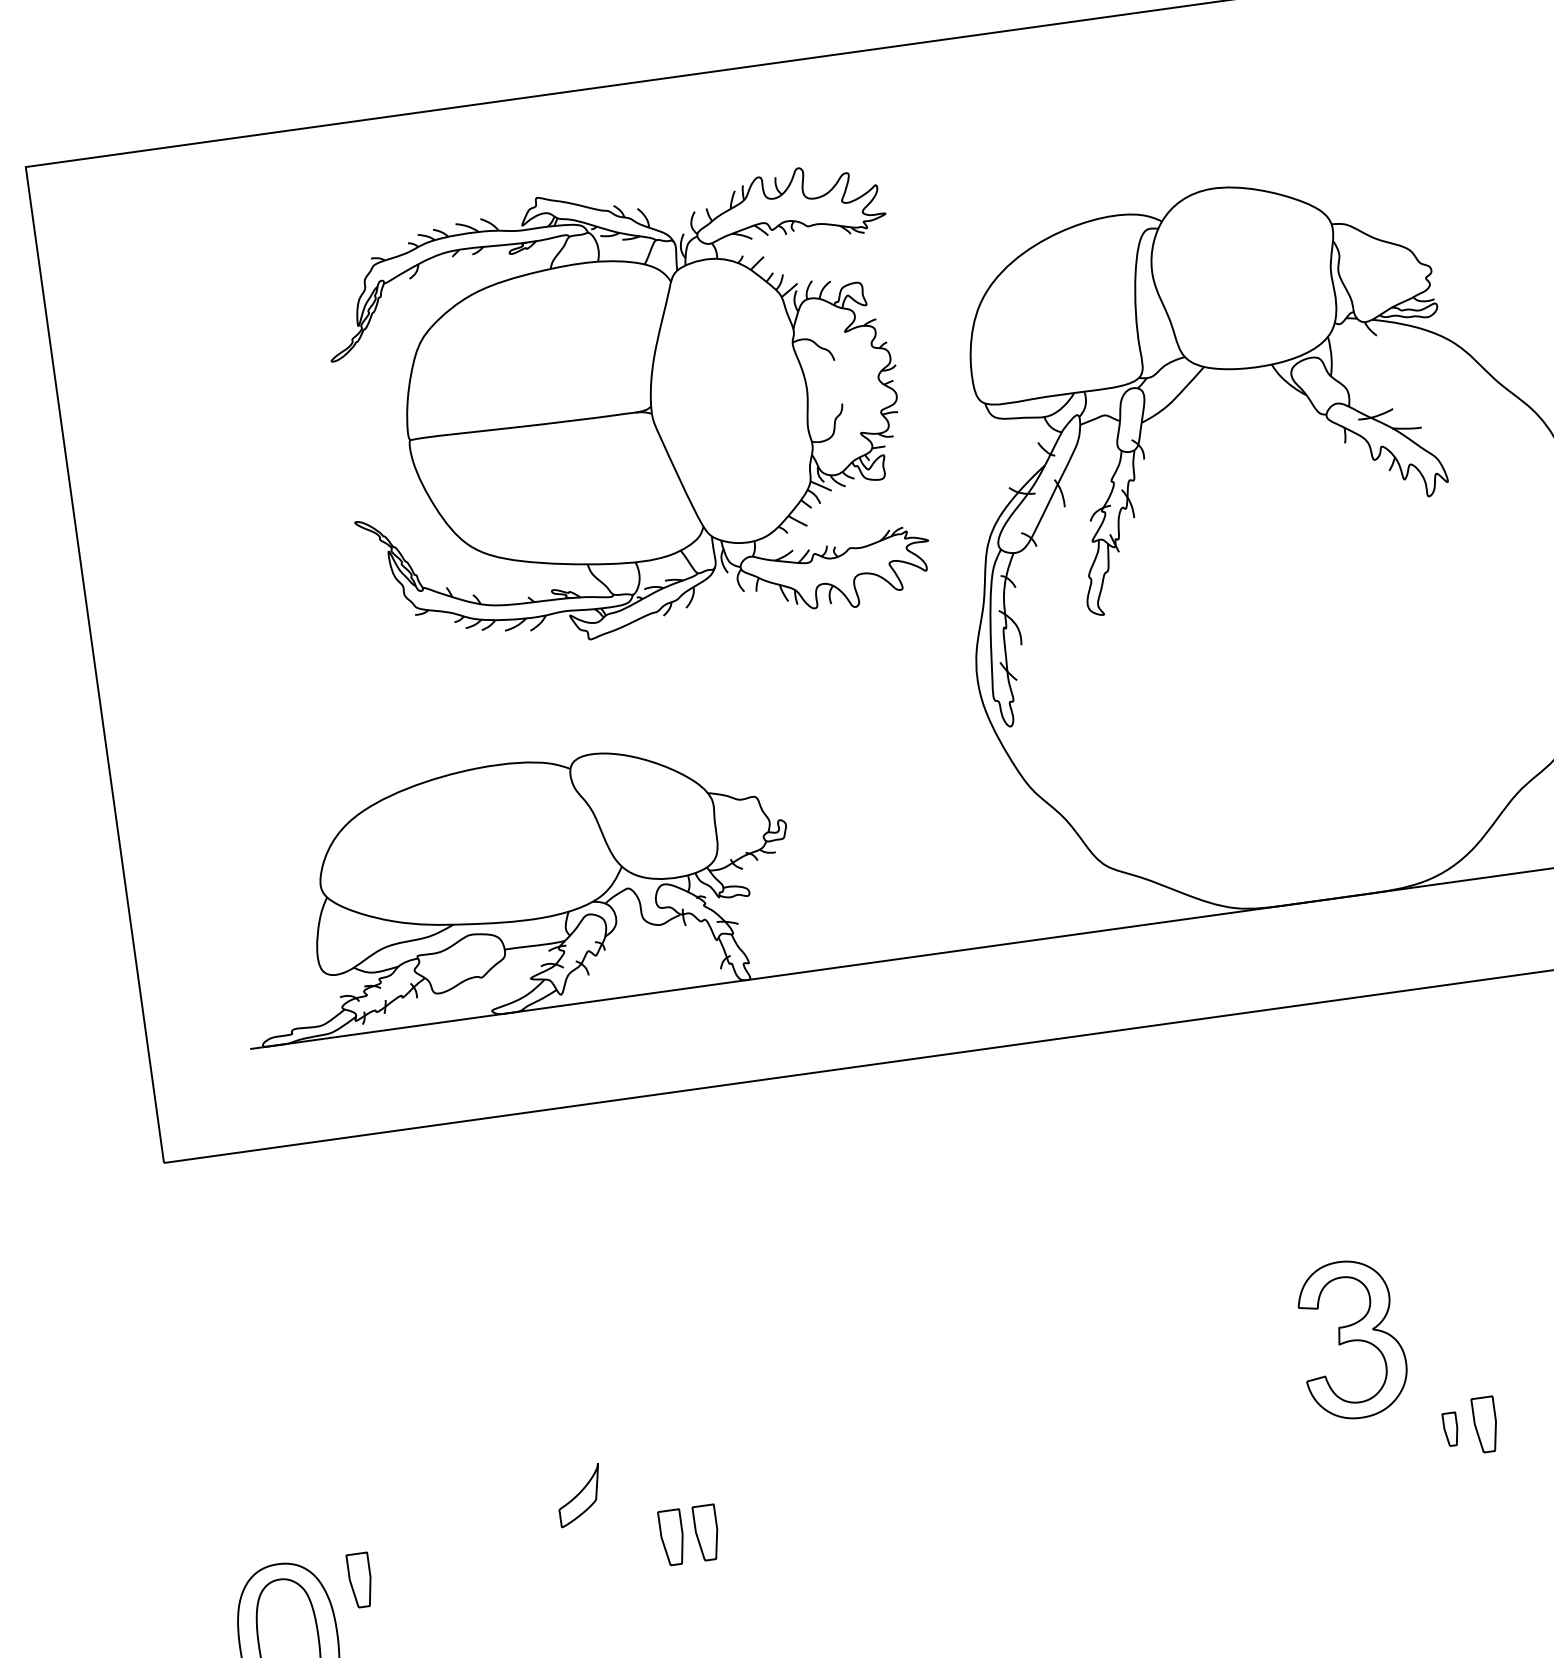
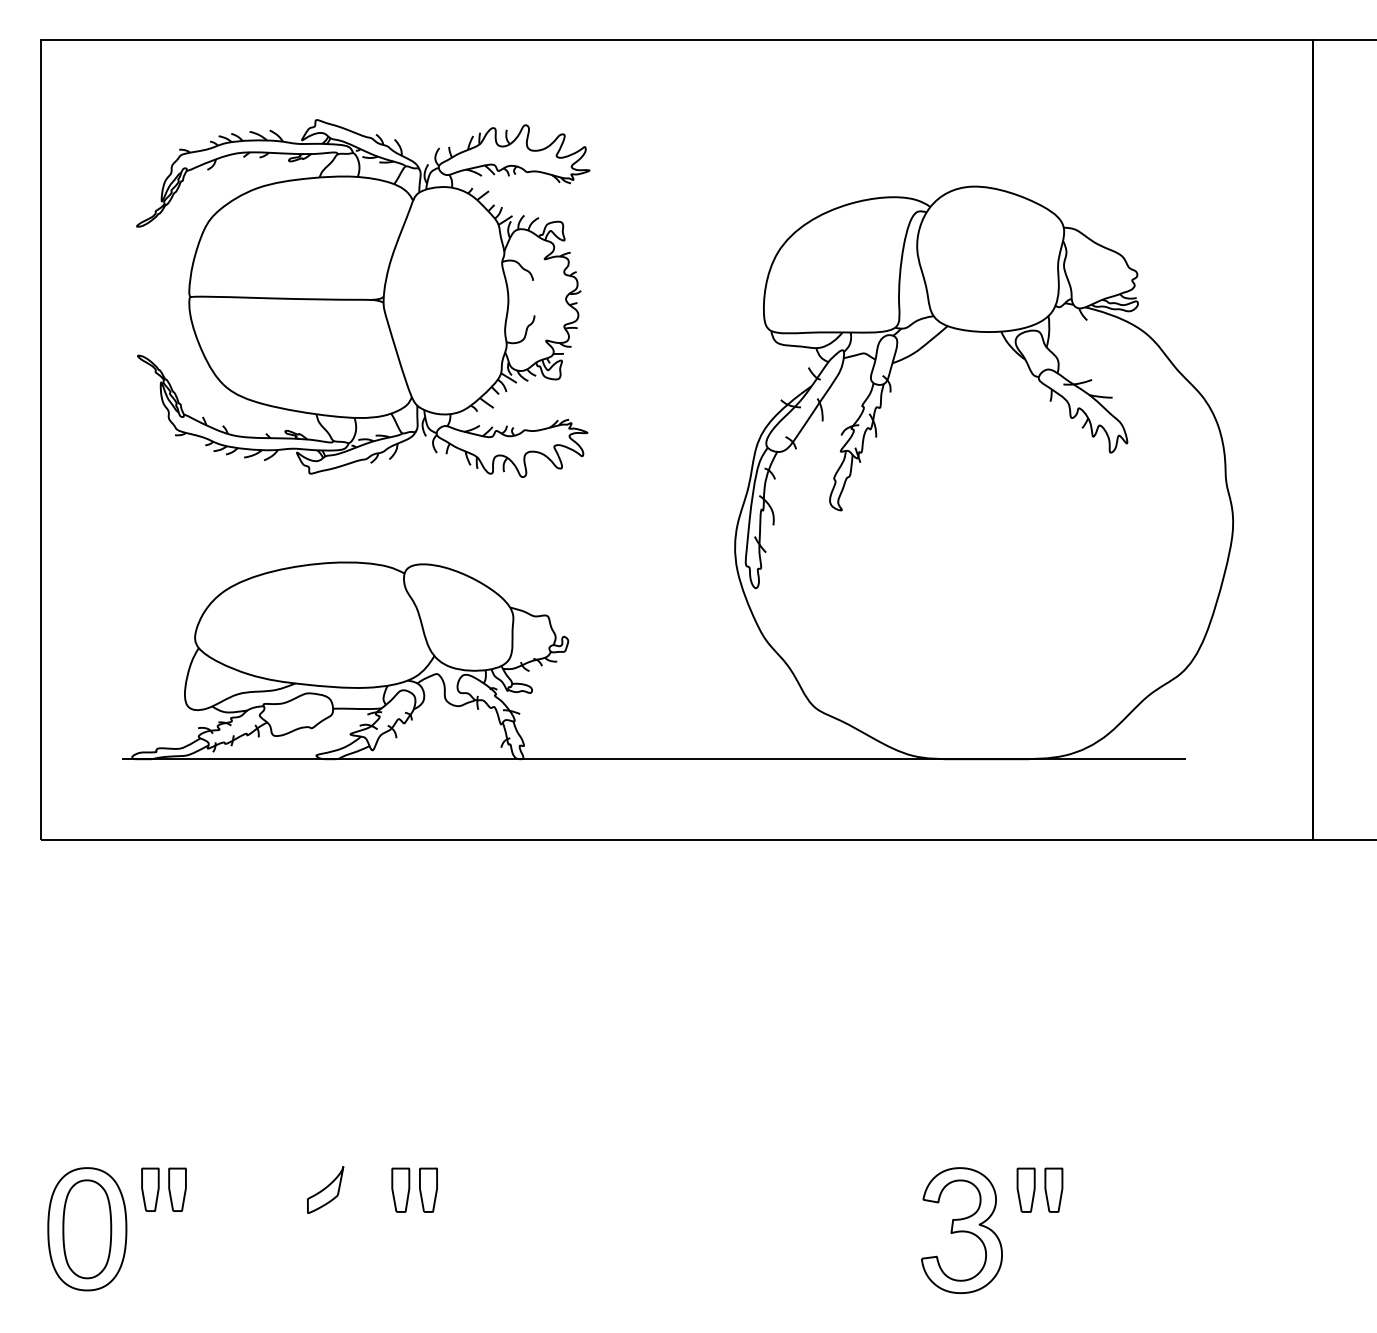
part: (626, 412) -> (363, 298), moved
part: (1351, 1339) -> (961, 1230), moved
part: (1450, 1428) -> (1025, 1189), size x1.67
part: (579, 1494) -> (325, 1189), moved
part: (394, 1575) -> (177, 1189), added

